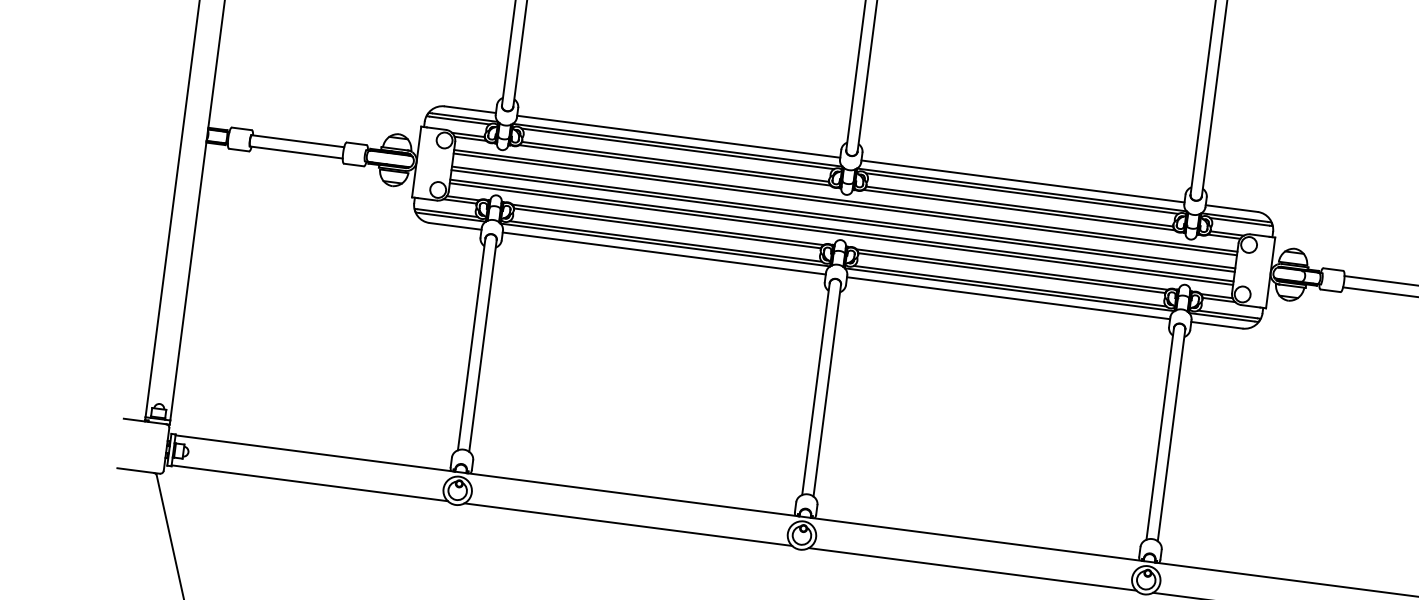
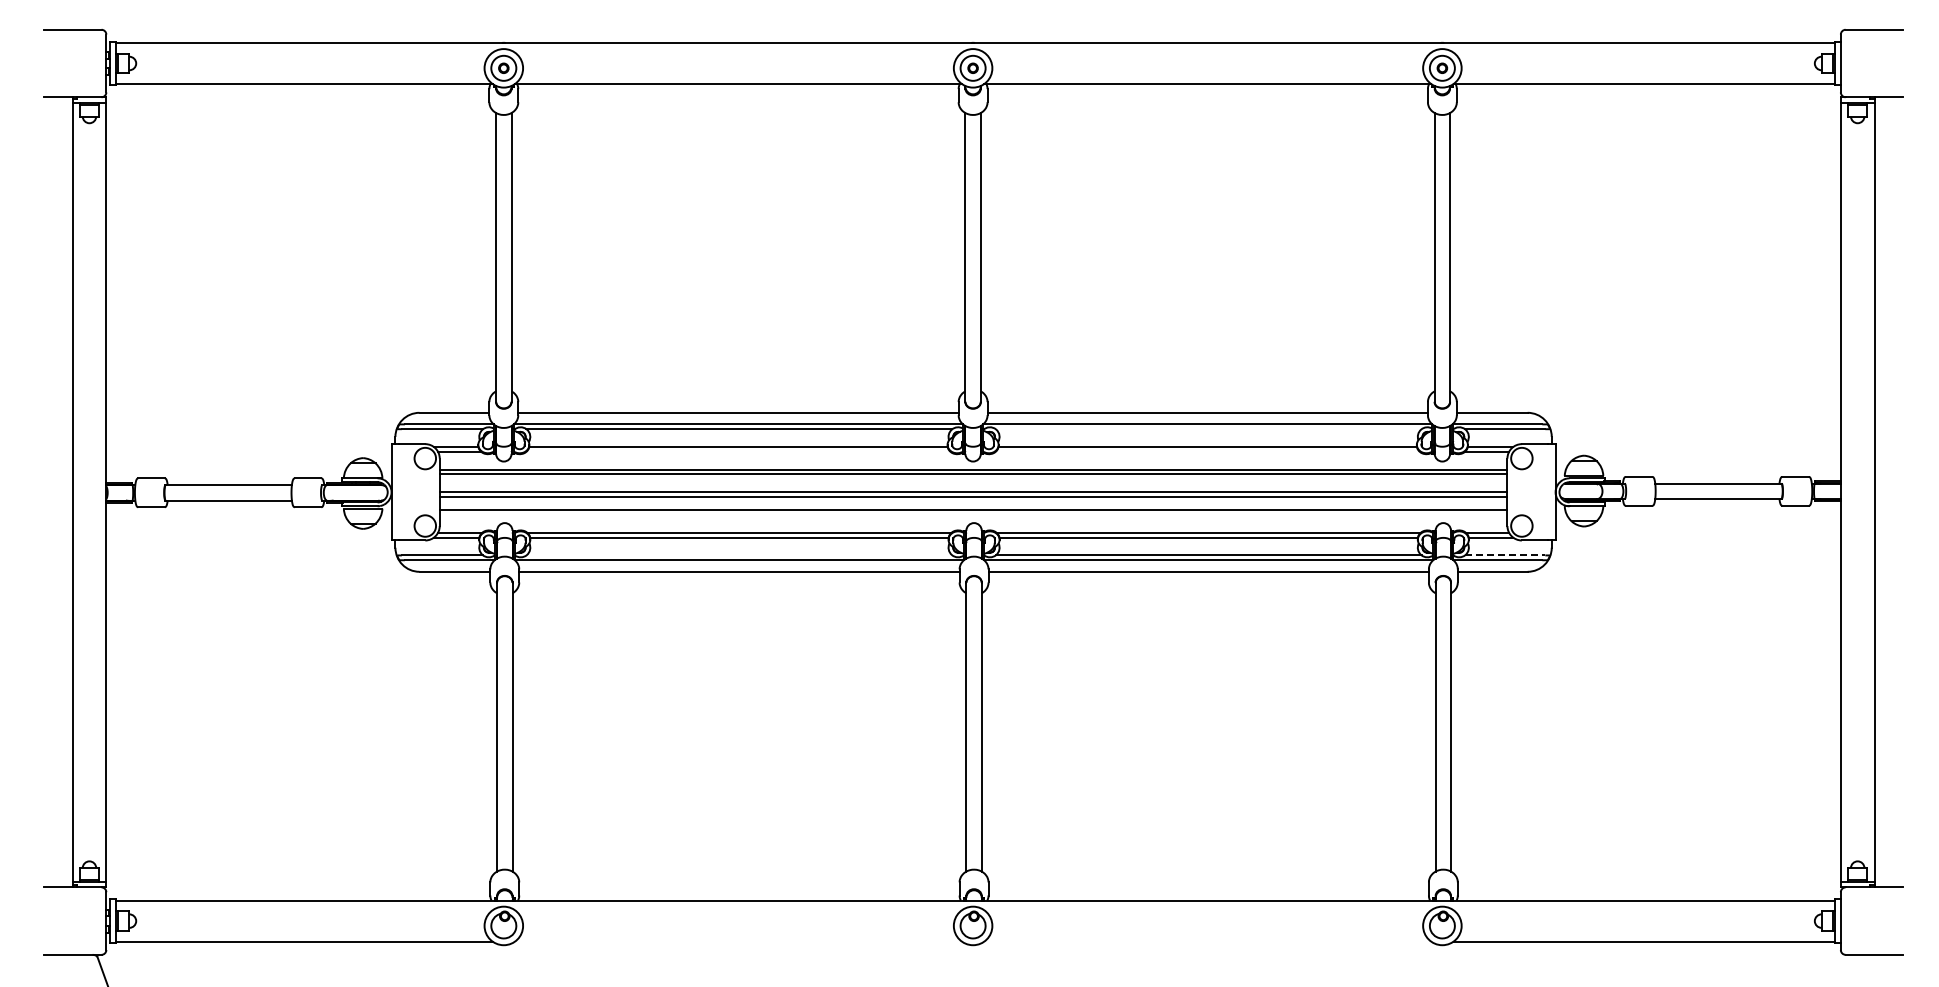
line: (675, 165) -> (738, 451), removed
line: (1021, 193) -> (1208, 429), removed
line: (1019, 209) -> (1207, 451), removed
line: (841, 233) -> (973, 514), removed
line: (665, 241) -> (739, 555), removed
line: (1227, 314) -> (1505, 555), solid -> dashed
line: (628, 524) -> (738, 941), removed
line: (972, 569) -> (1207, 941), removed

